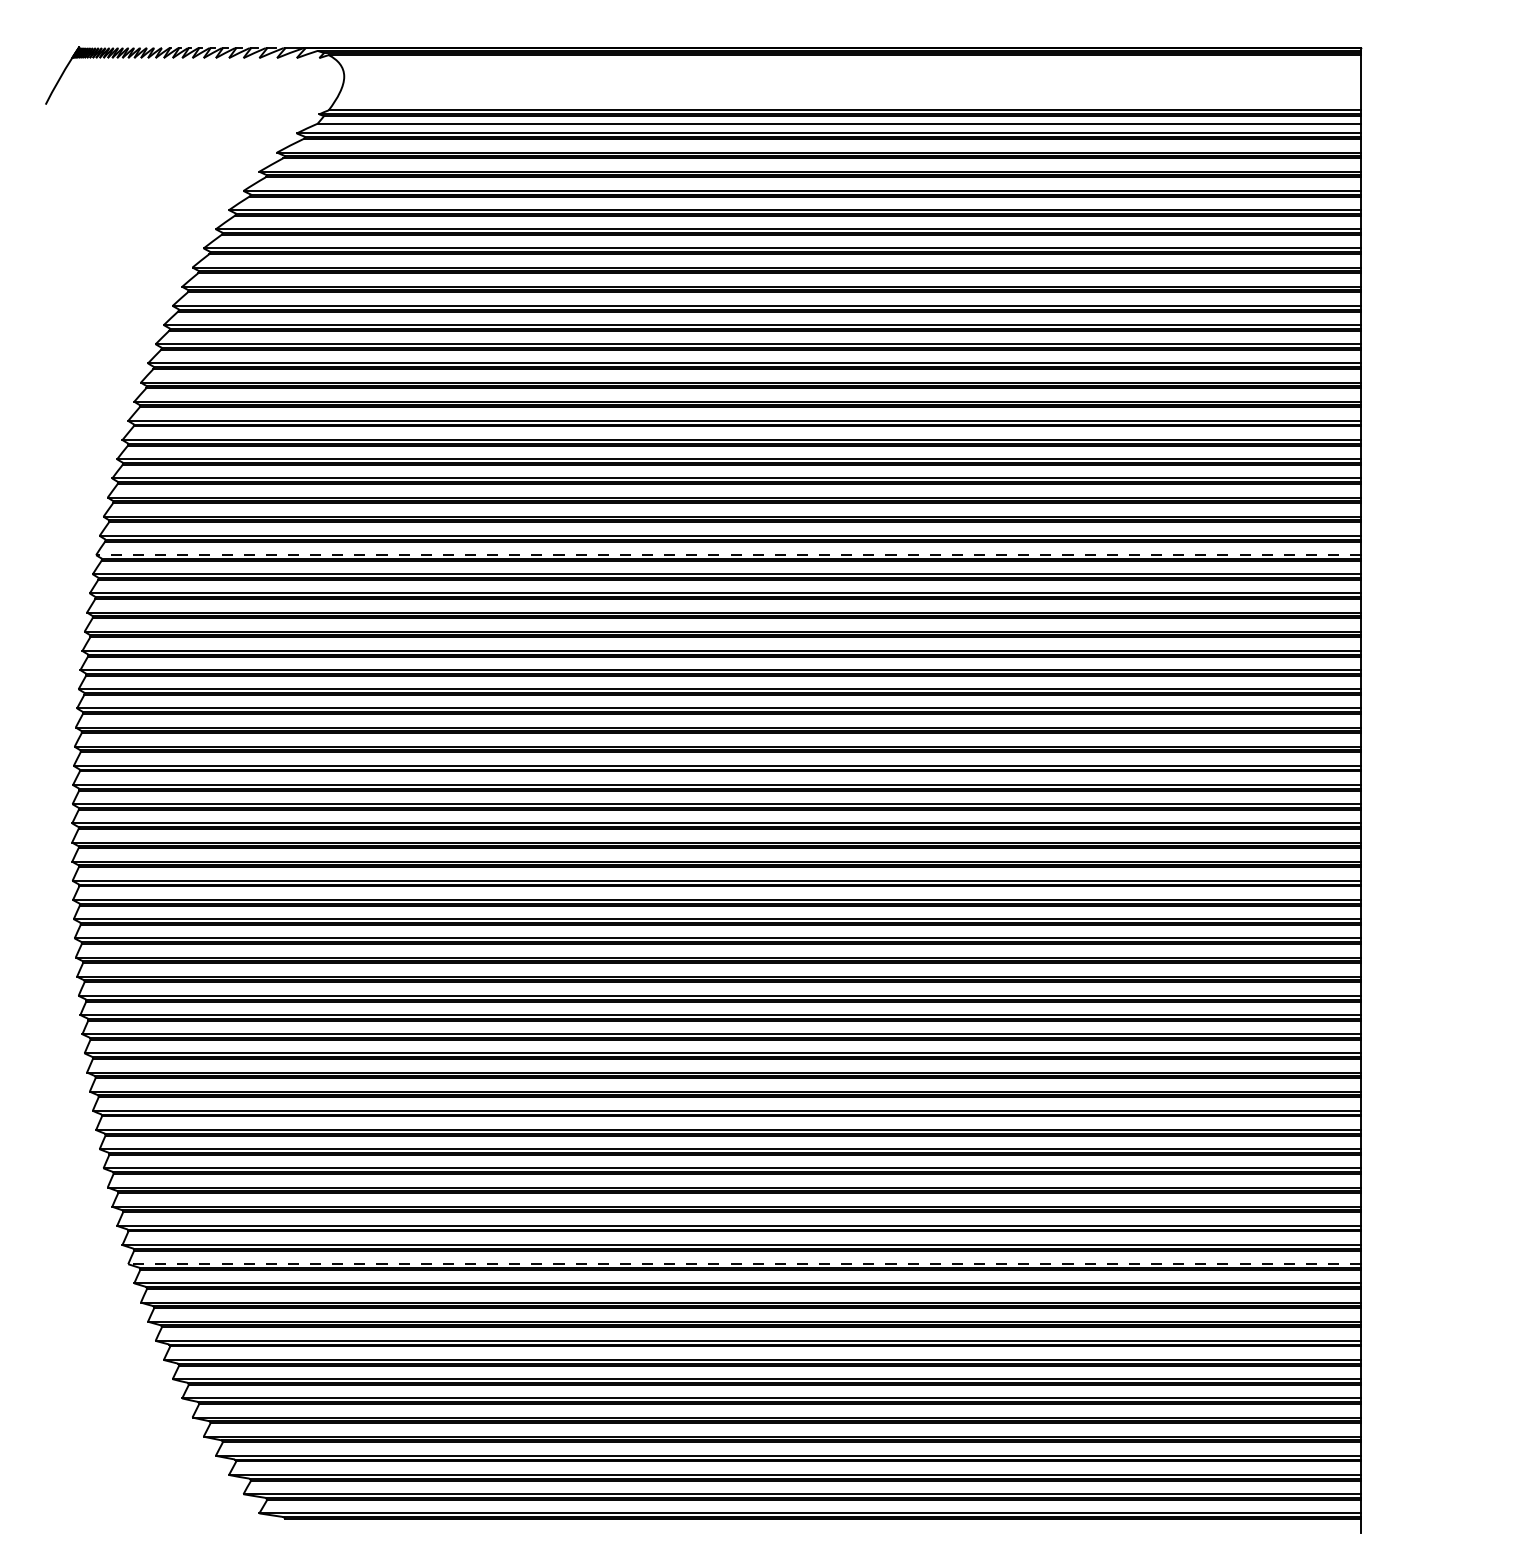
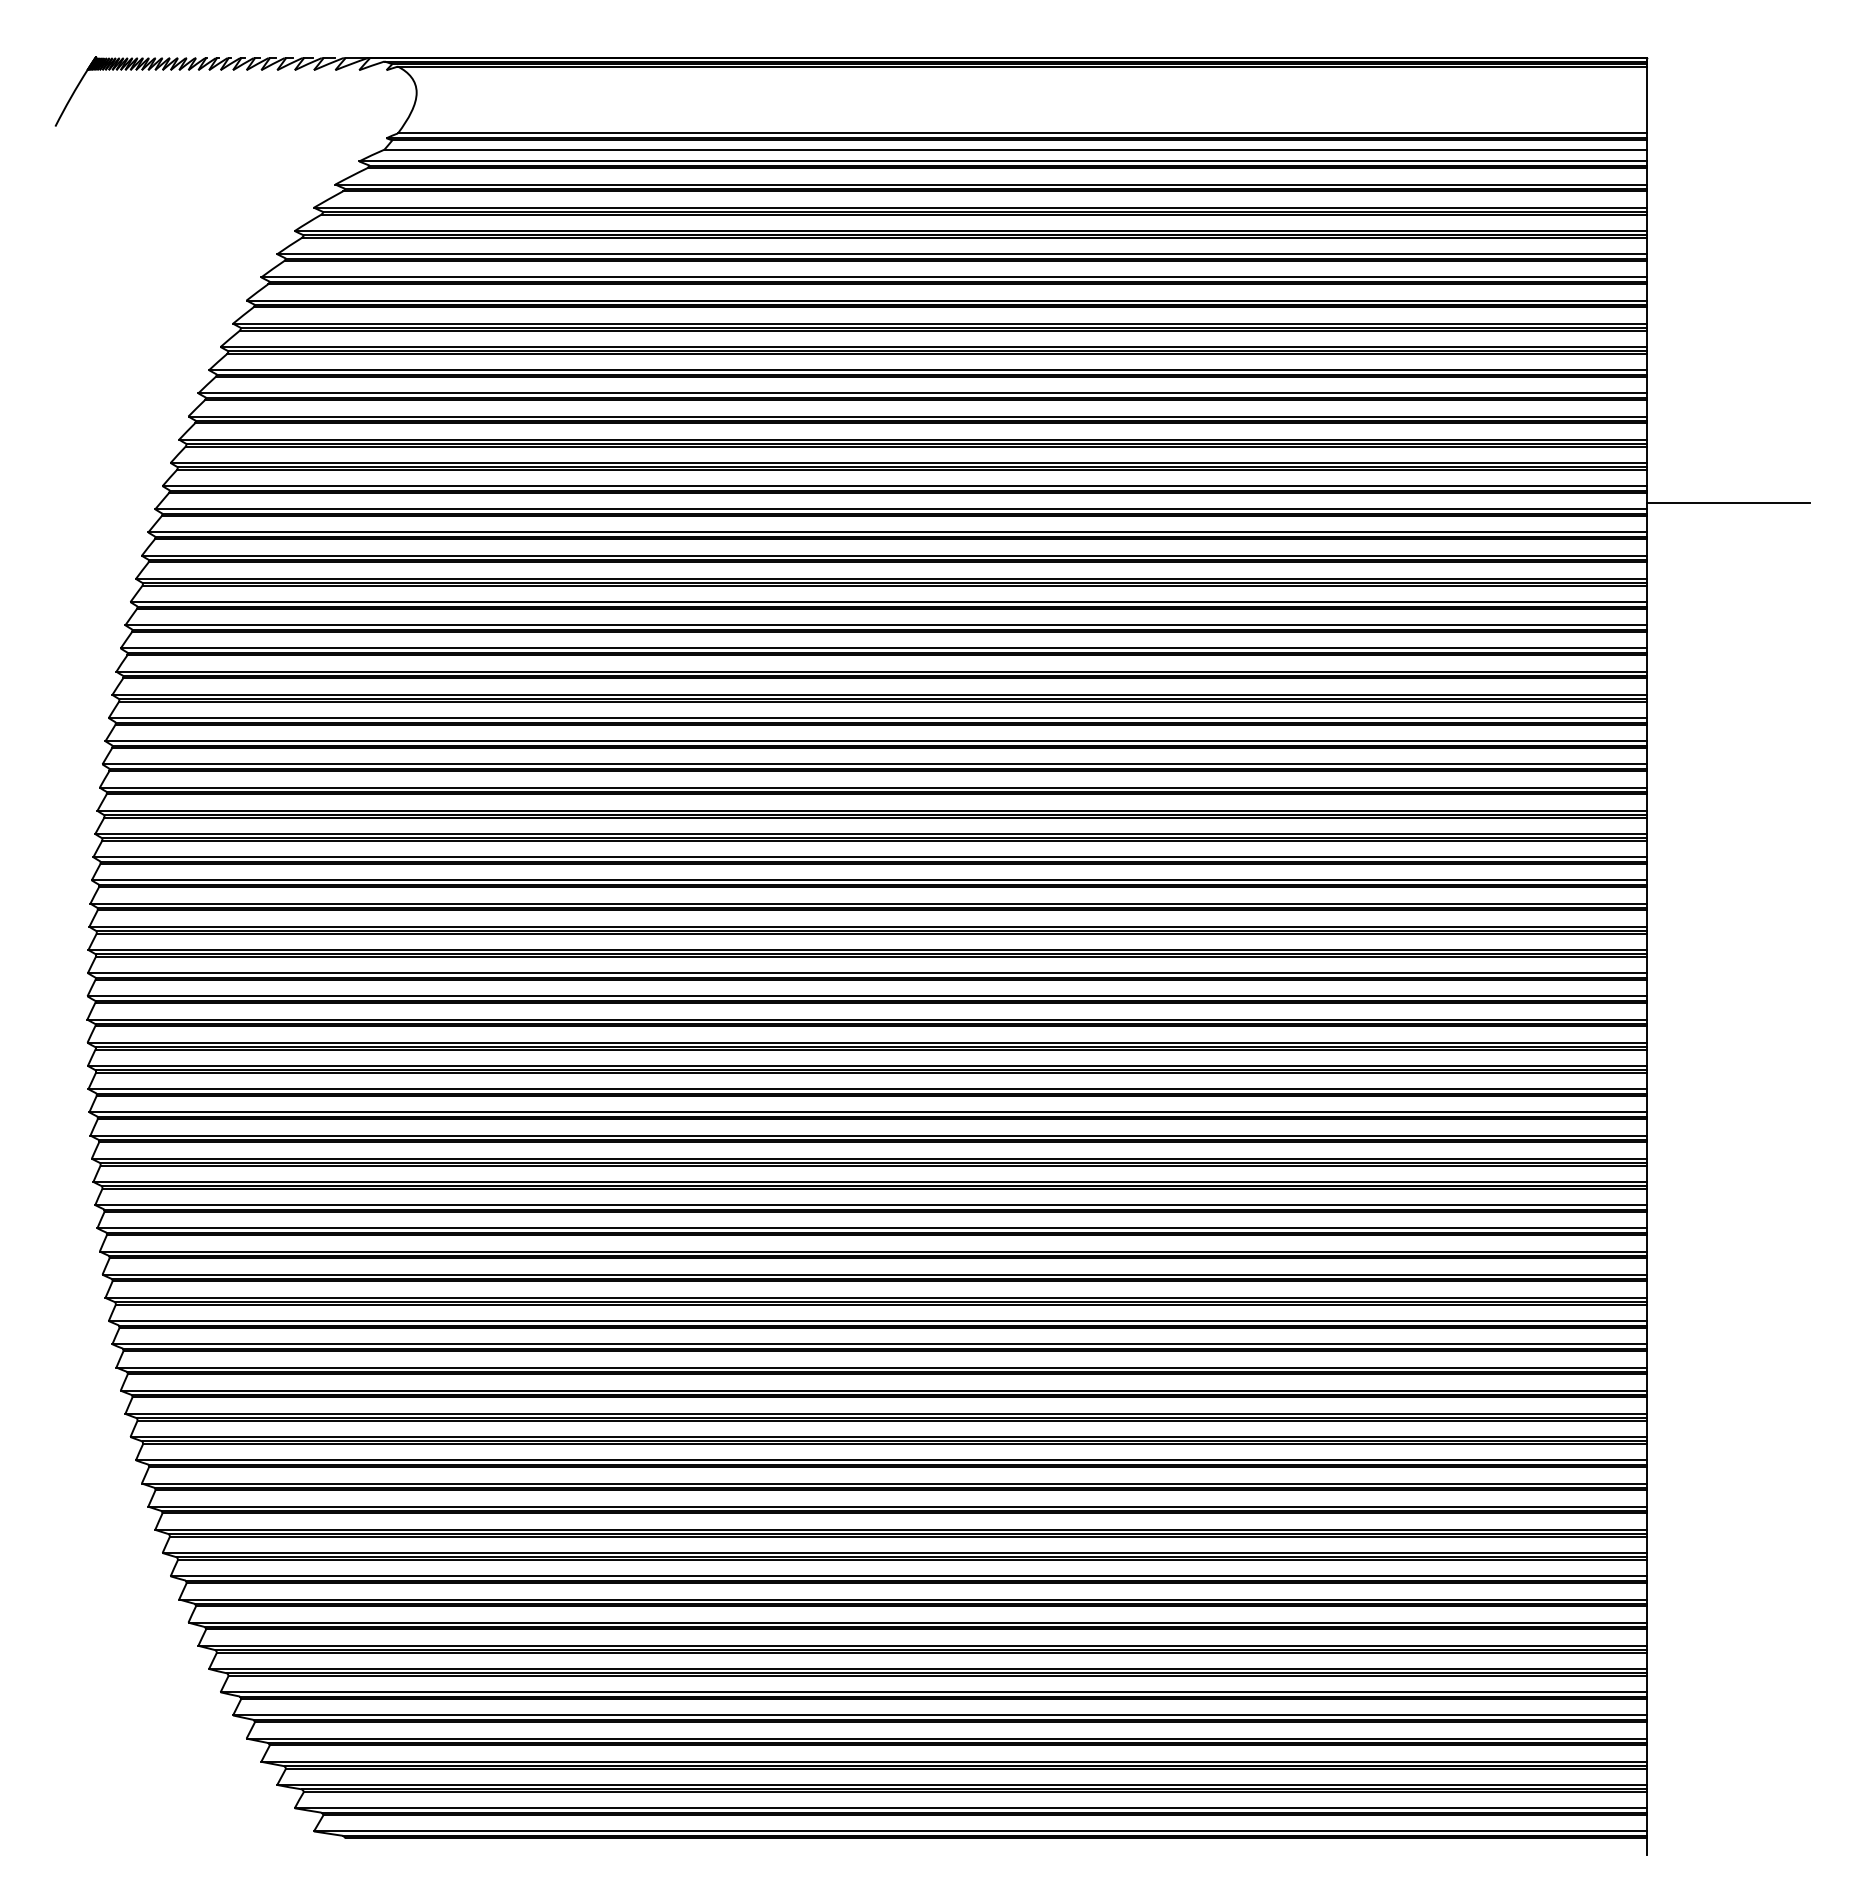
line: (1428, 416) -> (1728, 503), added
line: (728, 554) -> (881, 671), dashed -> solid
line: (744, 1263) -> (900, 1529), dashed -> solid

